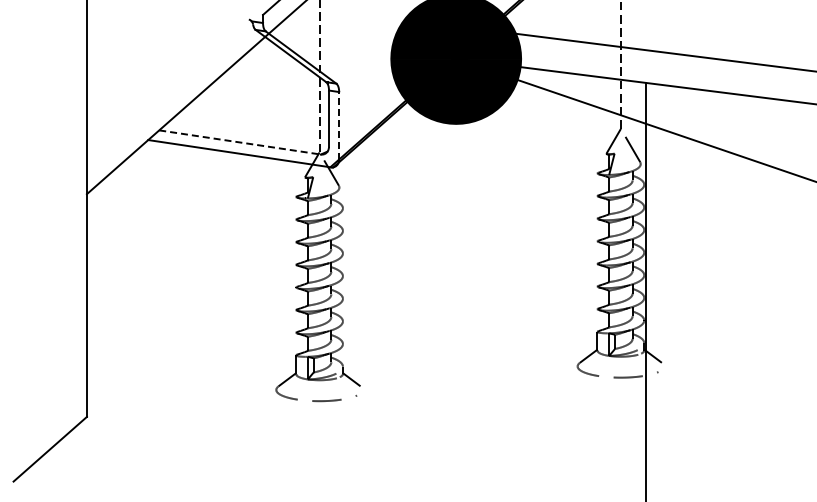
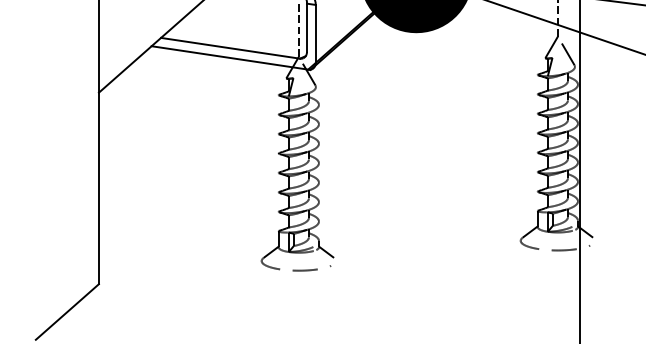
line: (339, 125) -> (316, 33), dashed -> solid
line: (240, 142) -> (230, 48), dashed -> solid

